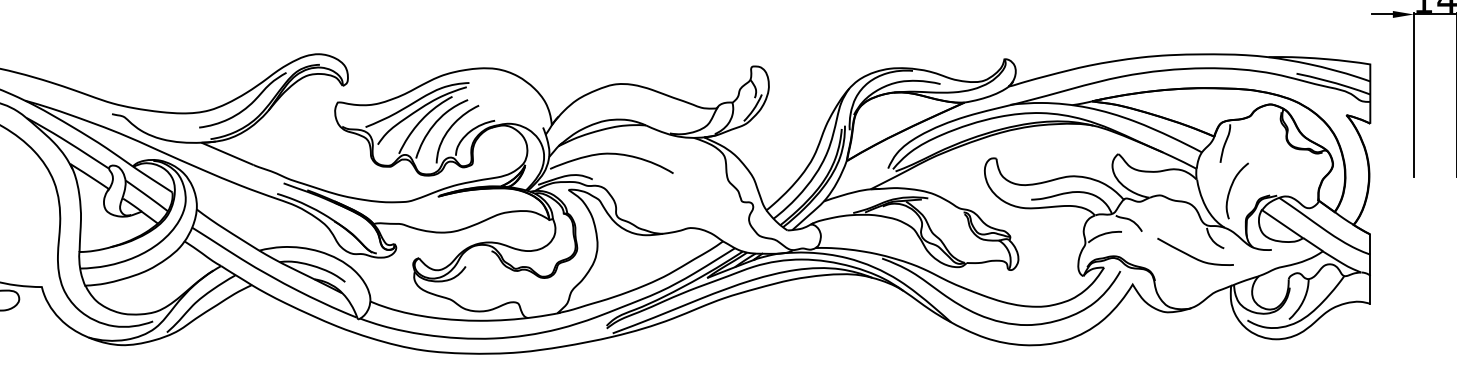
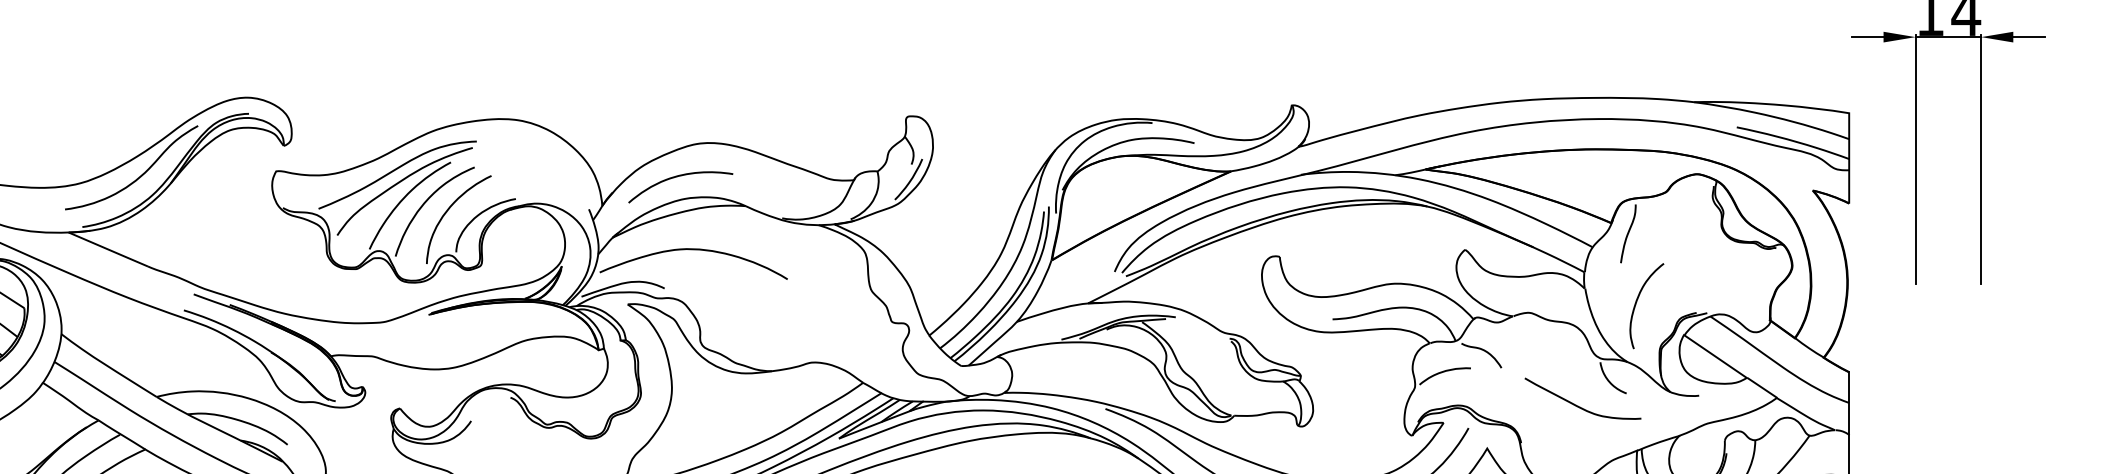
curve: (599, 107) -> (674, 178), added

